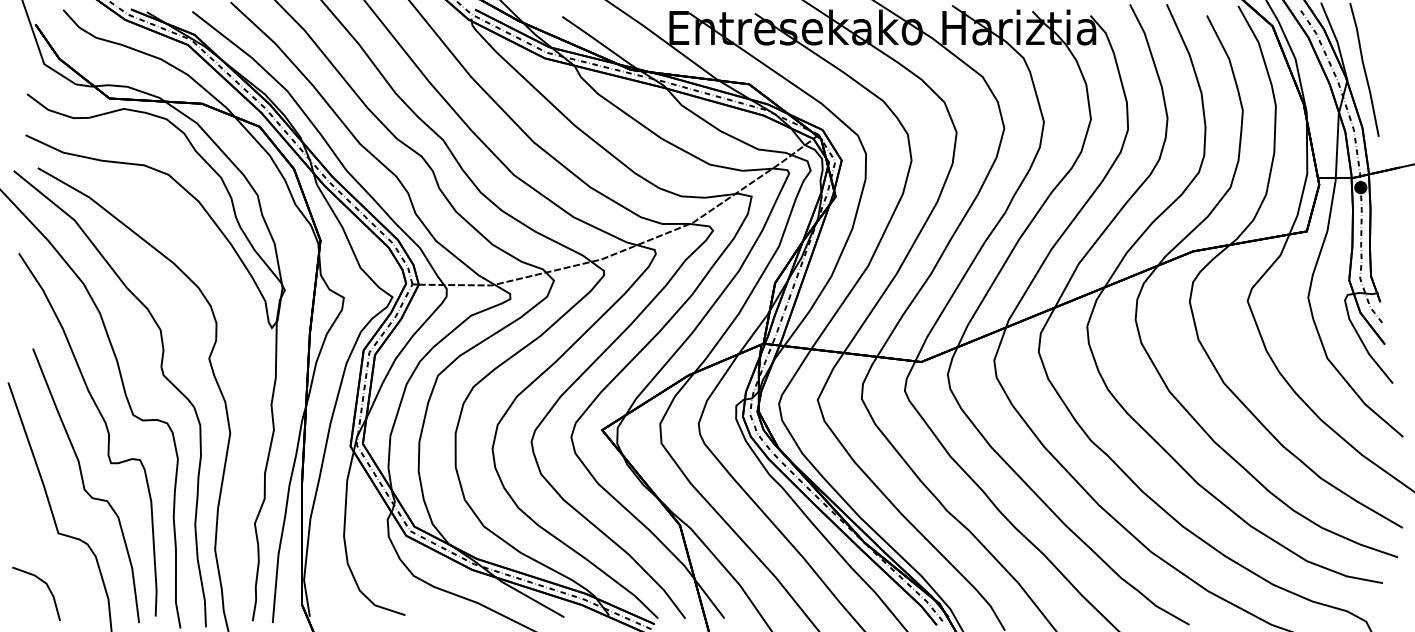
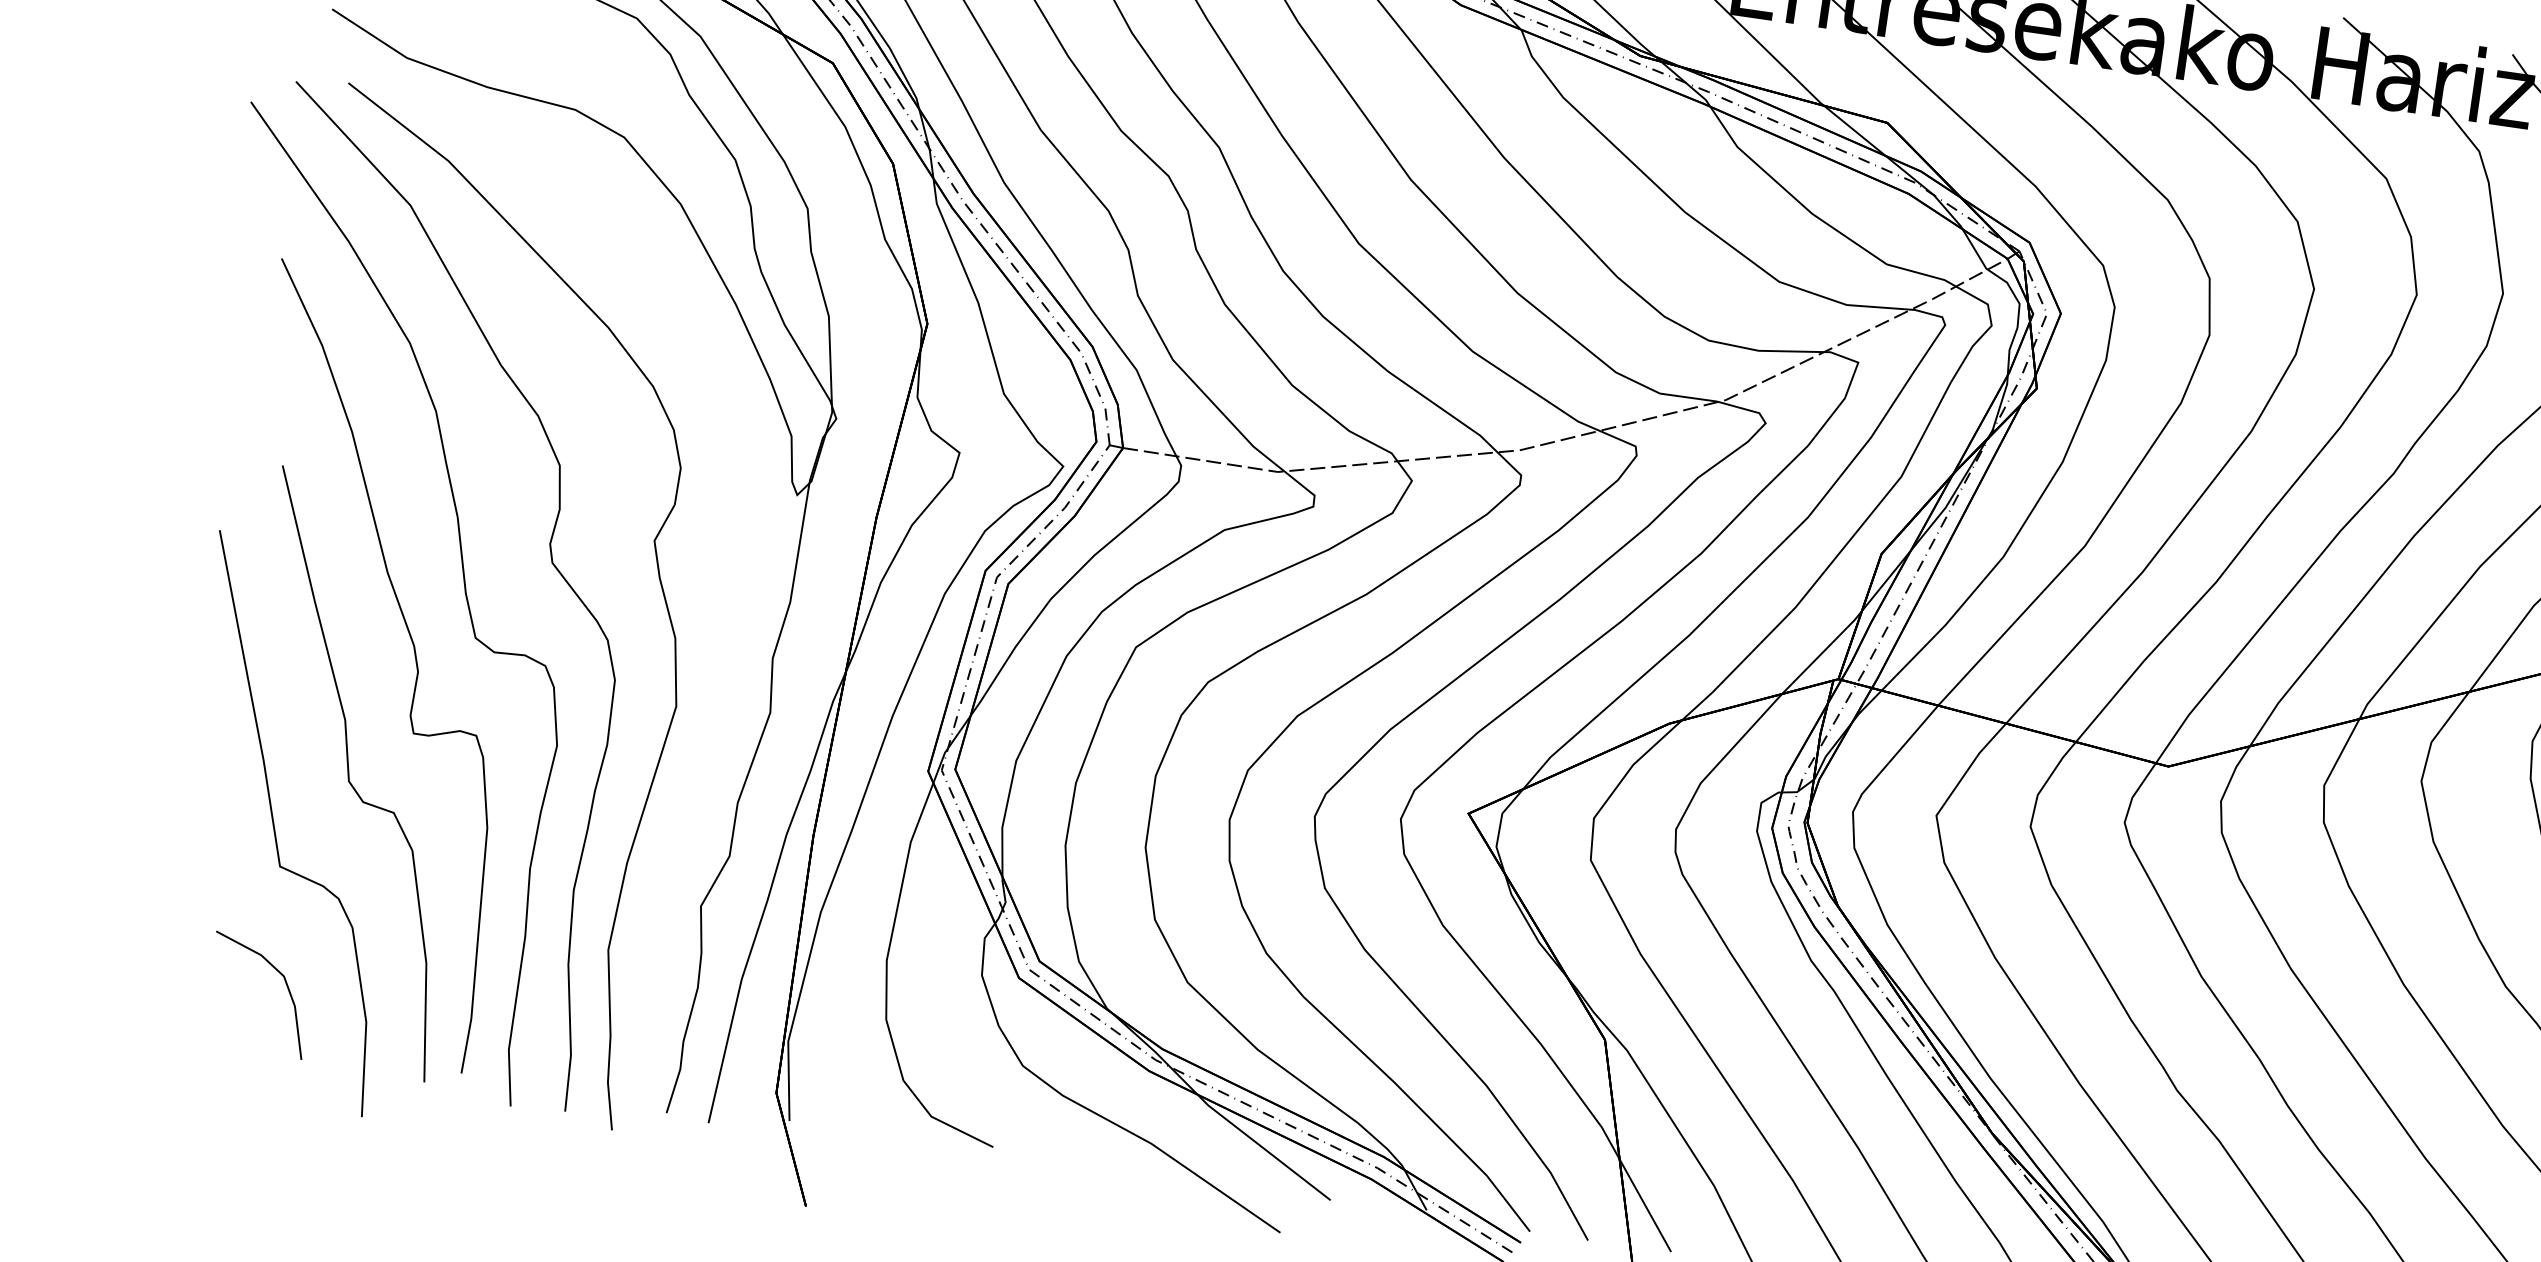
line: (47, 587) -> (284, 984), moved

